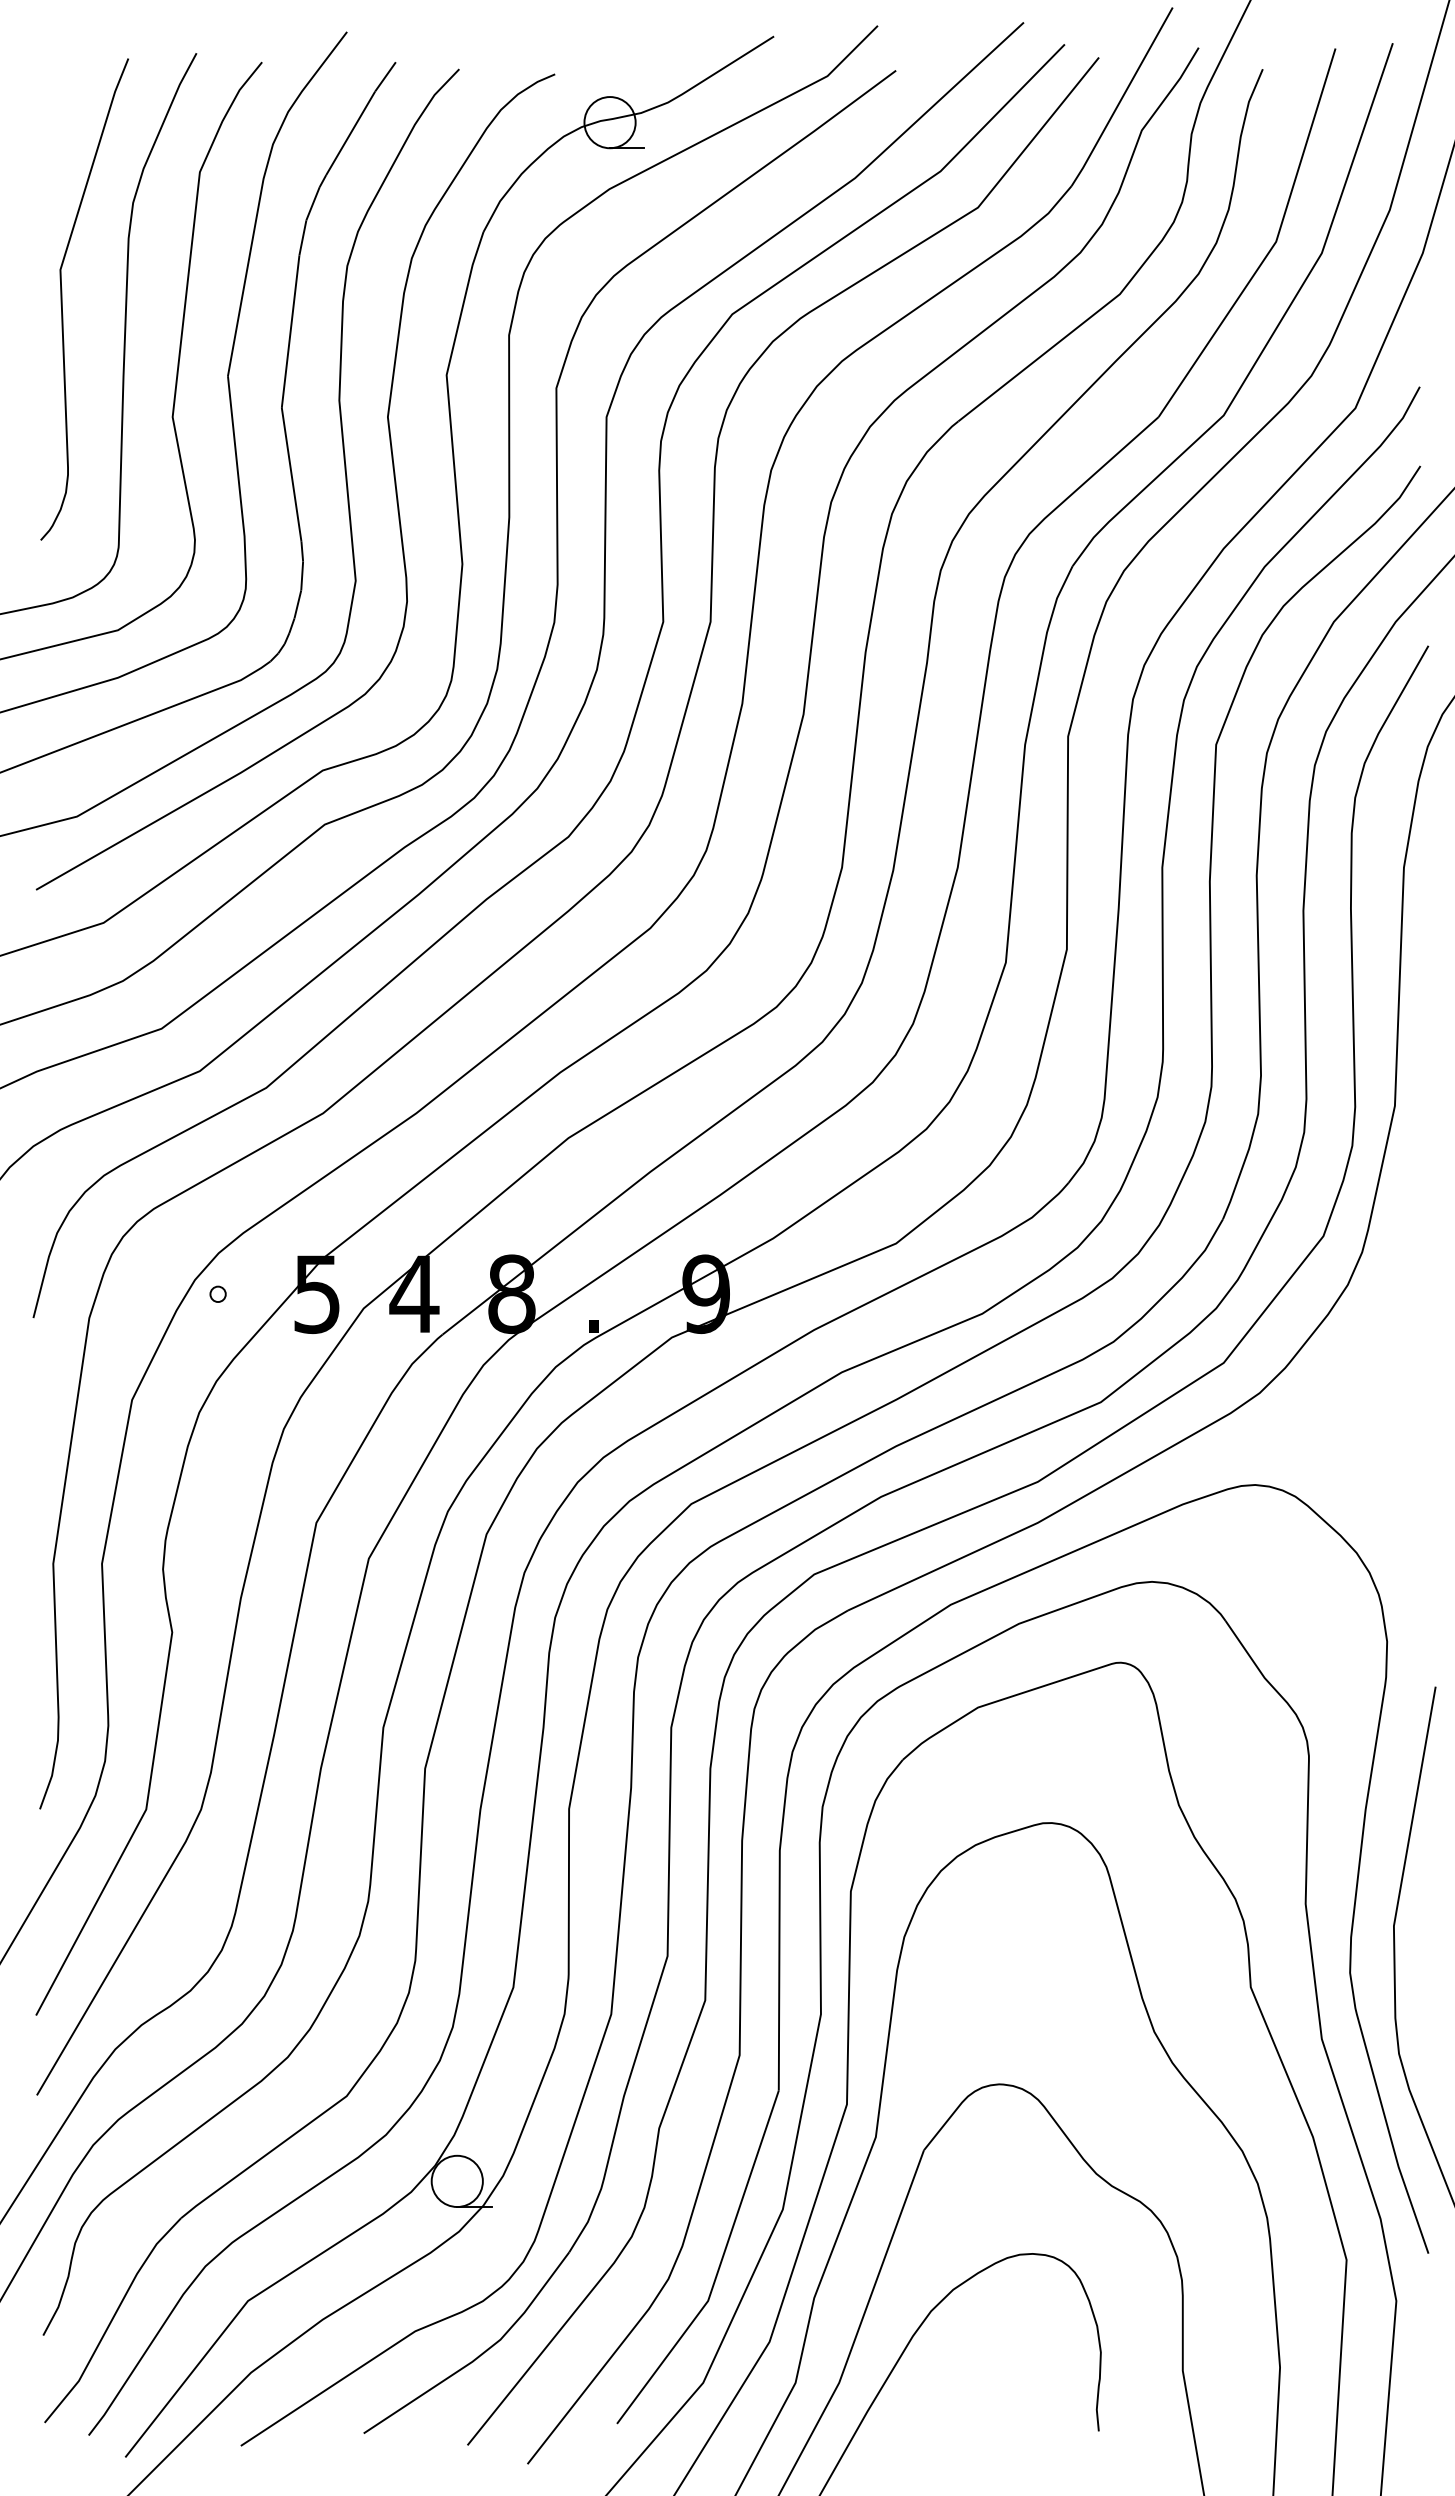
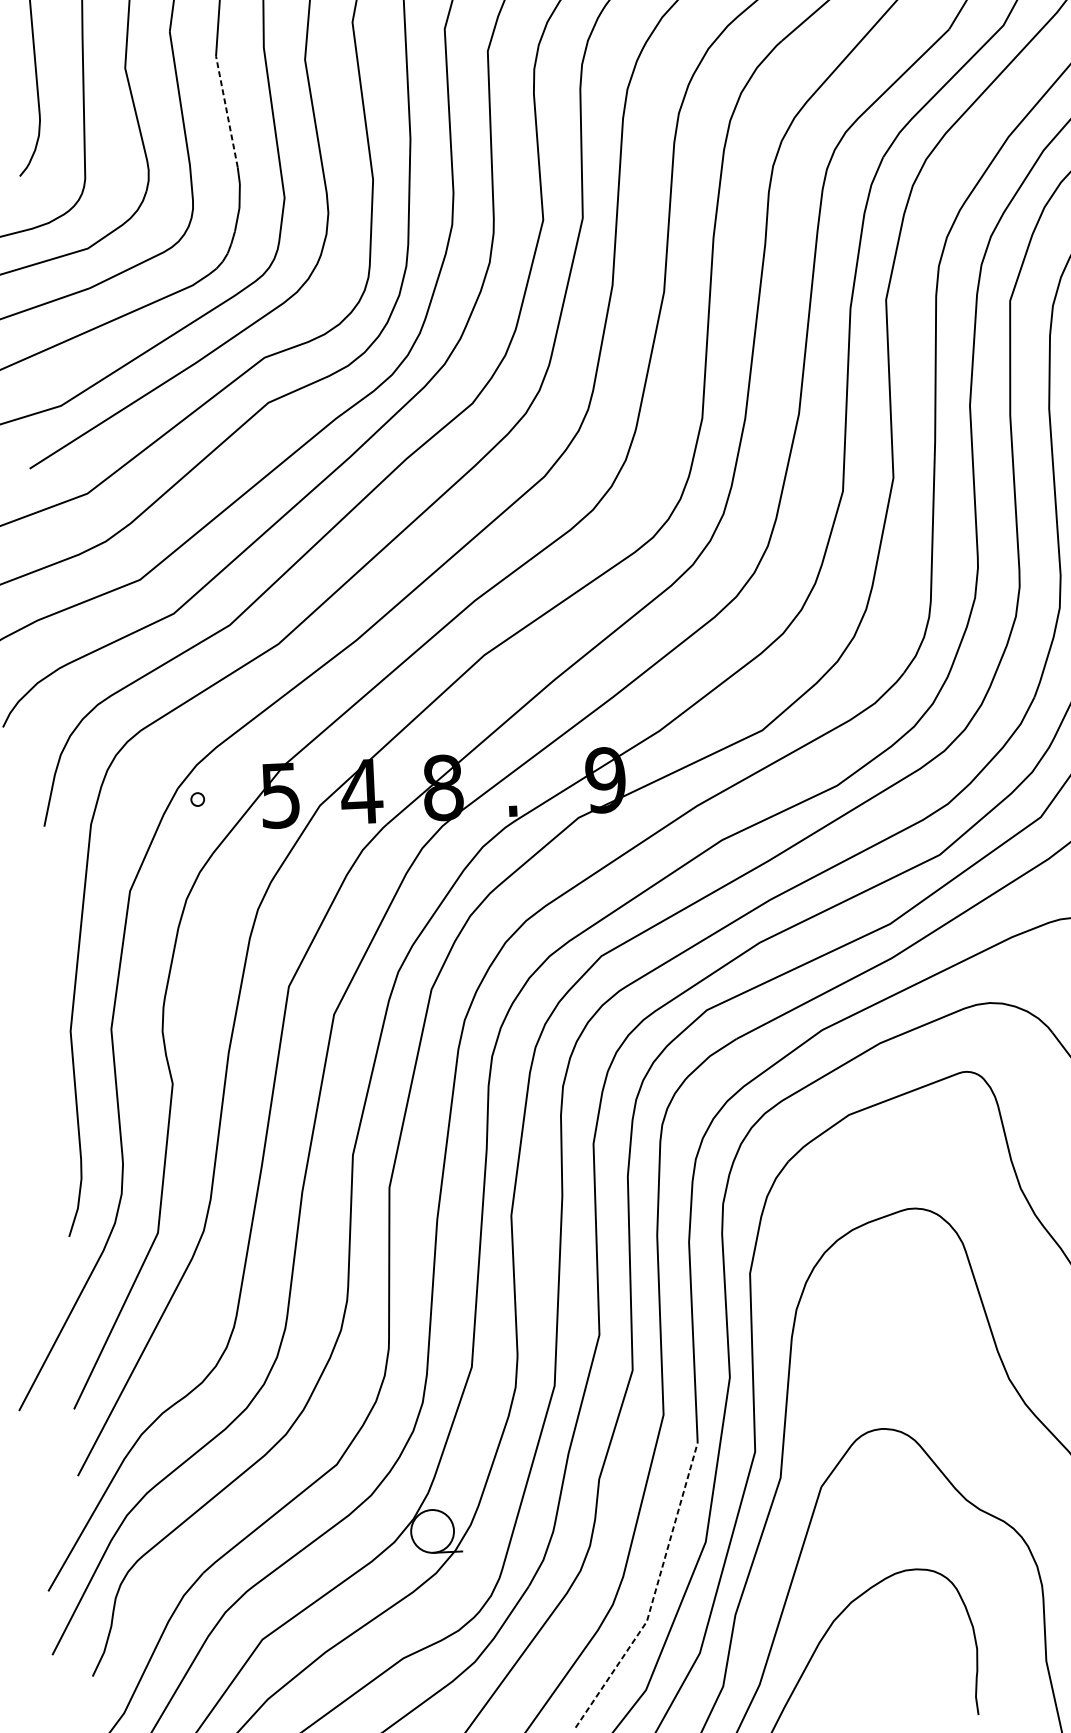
line: (291, 474) -> (226, 111), solid -> dashed
line: (718, 2268) -> (654, 1593), solid -> dashed

